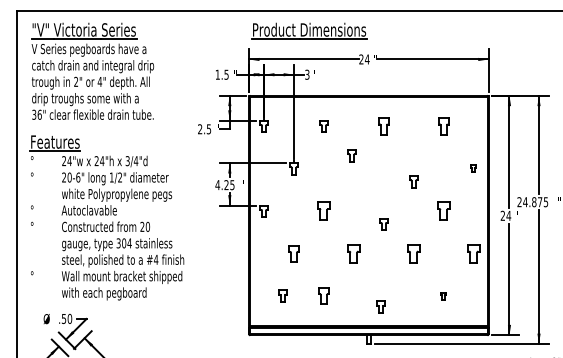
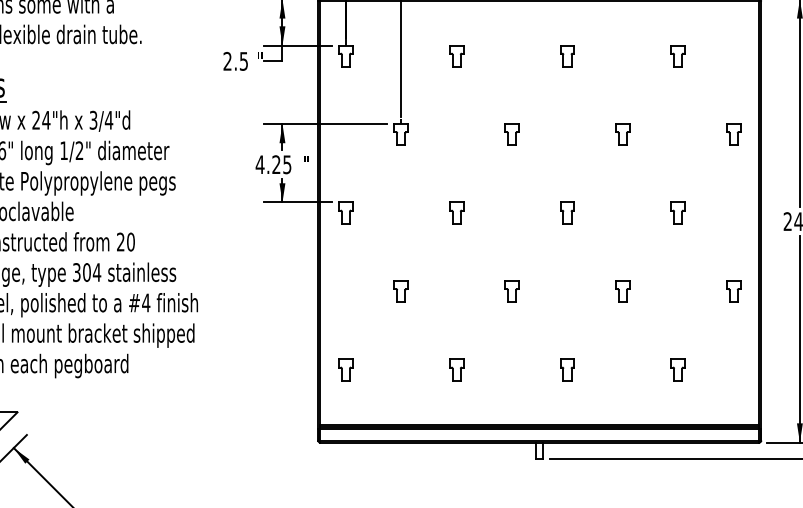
part: (383, 126) -> (566, 56), size x0.71
part: (443, 126) -> (677, 56), size x0.71
part: (351, 155) -> (511, 133), moved
part: (473, 168) -> (733, 133), size x1.67
part: (413, 181) -> (622, 133), moved
part: (323, 211) -> (455, 213), size x0.62
part: (443, 211) -> (677, 213), size x0.62
part: (383, 224) -> (566, 213), moved
part: (293, 253) -> (400, 291), size x0.71
part: (353, 253) -> (511, 291), size x0.62
part: (413, 253) -> (622, 291), size x0.62
part: (473, 253) -> (733, 291), size x0.62
part: (282, 295) -> (344, 368), moved
part: (323, 295) -> (455, 368), size x0.71
part: (443, 295) -> (677, 368), size x1.67
part: (380, 306) -> (566, 368), moved

